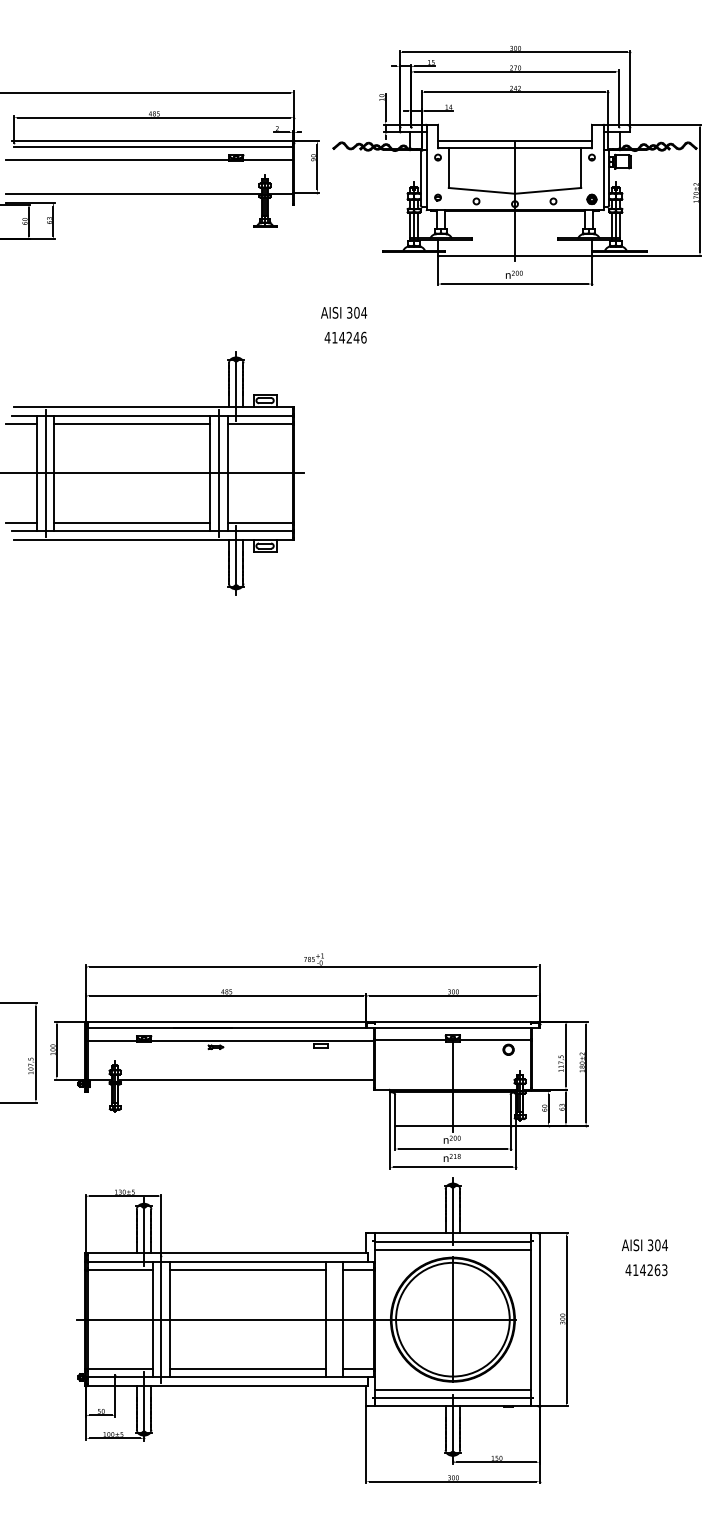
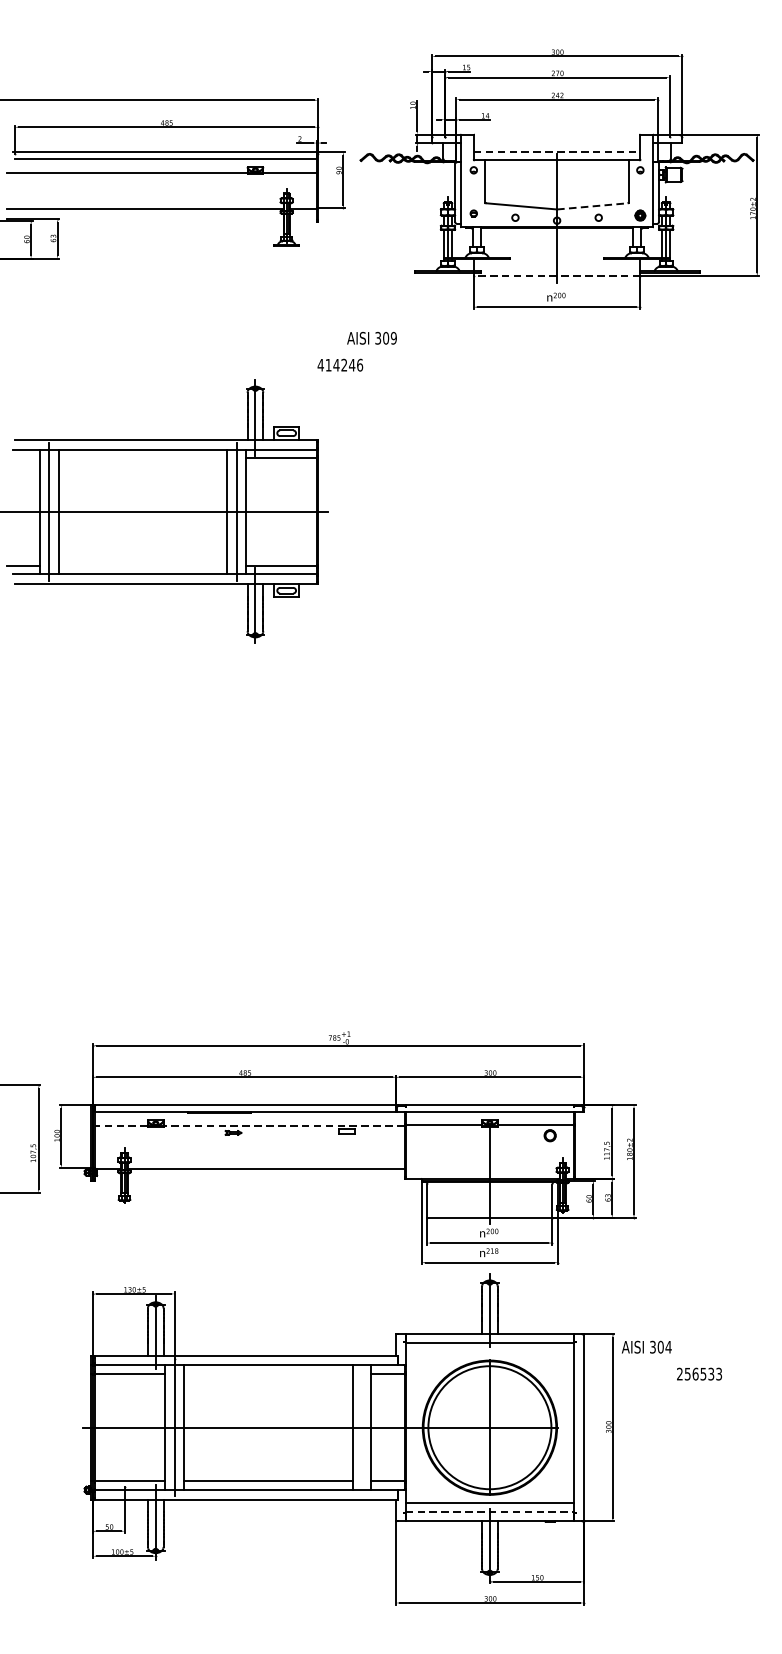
line: (515, 140) -> (557, 151), solid -> dashed
line: (548, 190) -> (593, 205), solid -> dashed
line: (515, 255) -> (557, 276), solid -> dashed
text: (364, 312) -> (394, 337), 304 -> 309
text: (345, 337) -> (340, 364), moved
line: (21, 423) -> (23, 458), removed
line: (132, 423) -> (143, 458), removed
line: (132, 523) -> (143, 566), removed
line: (112, 1040) -> (121, 1125), solid -> dashed
line: (262, 1040) -> (283, 1125), solid -> dashed
text: (644, 1245) -> (646, 1347), moved
line: (452, 1249) -> (489, 1351), removed
line: (247, 1270) -> (267, 1374), removed
text: (642, 1270) -> (695, 1374), 414263 -> 256533
line: (452, 1397) -> (489, 1511), solid -> dashed

